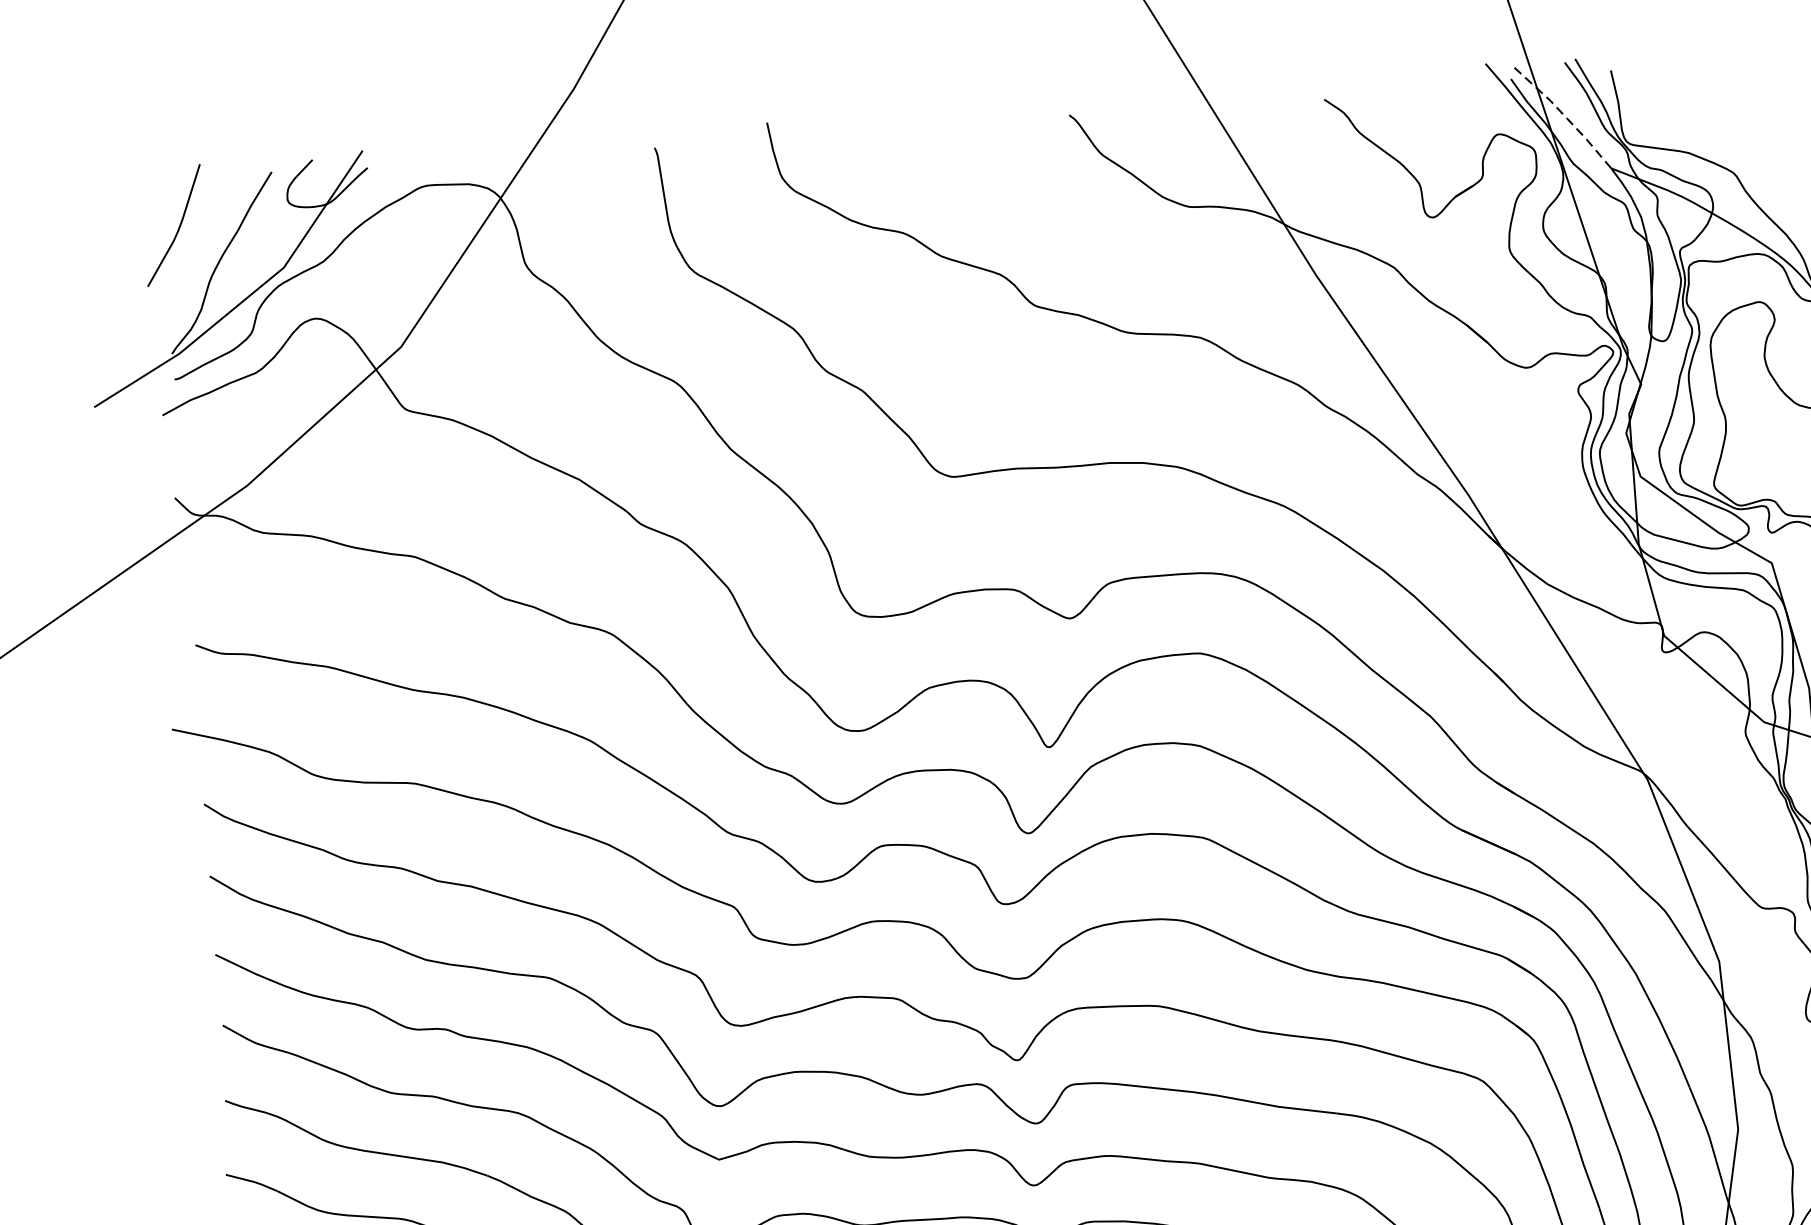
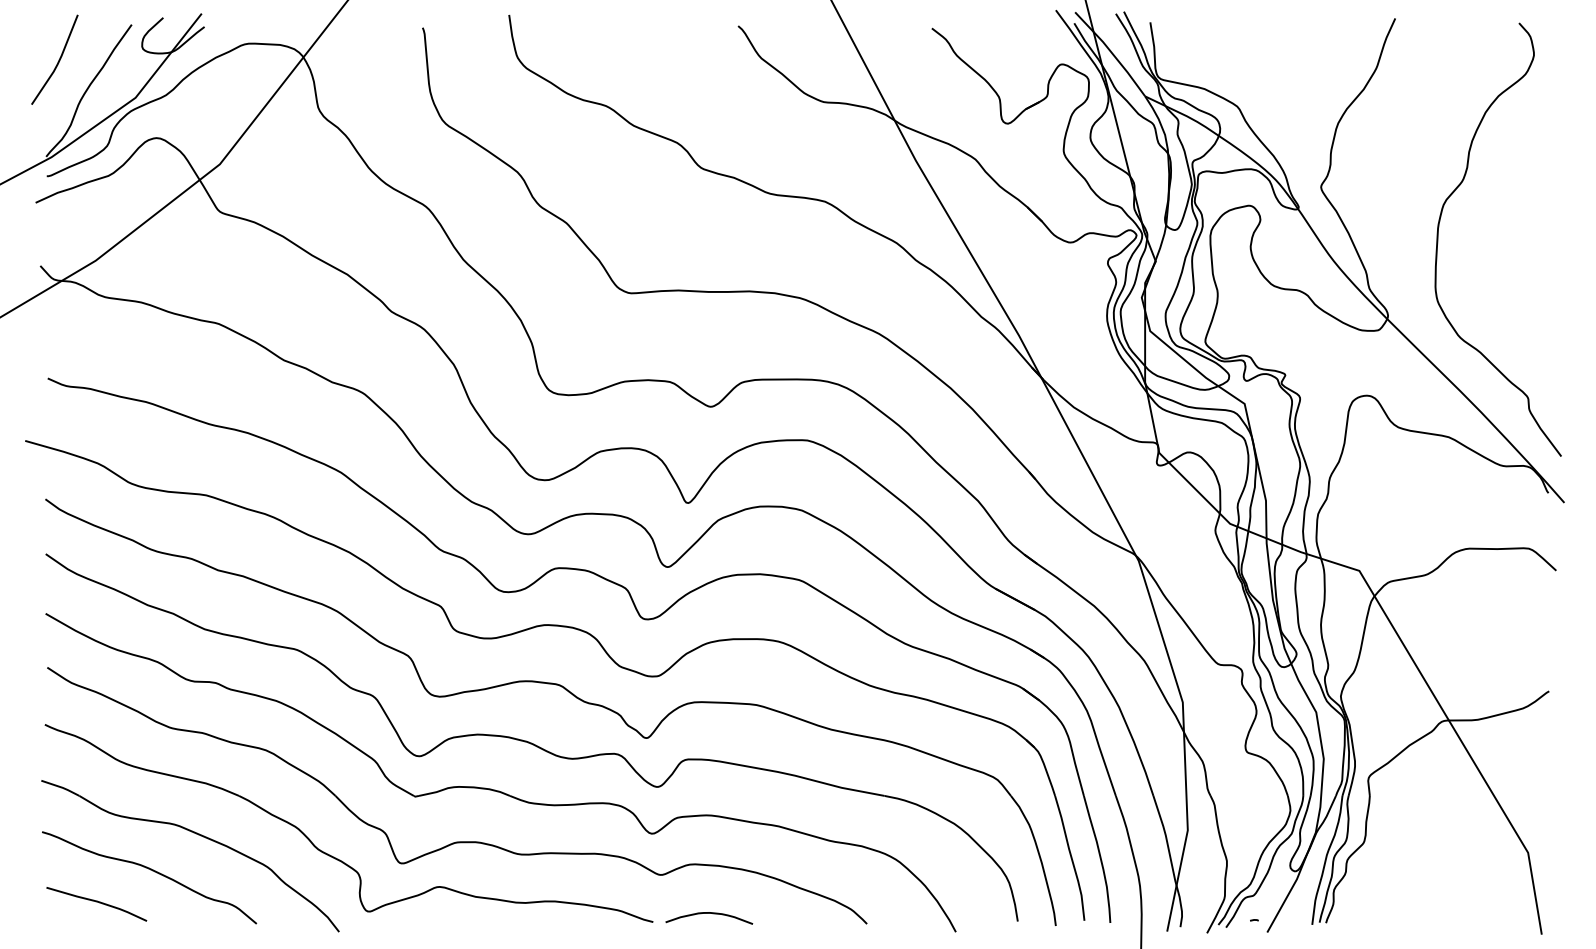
line: (1562, 113) -> (1111, 52), dashed -> solid

